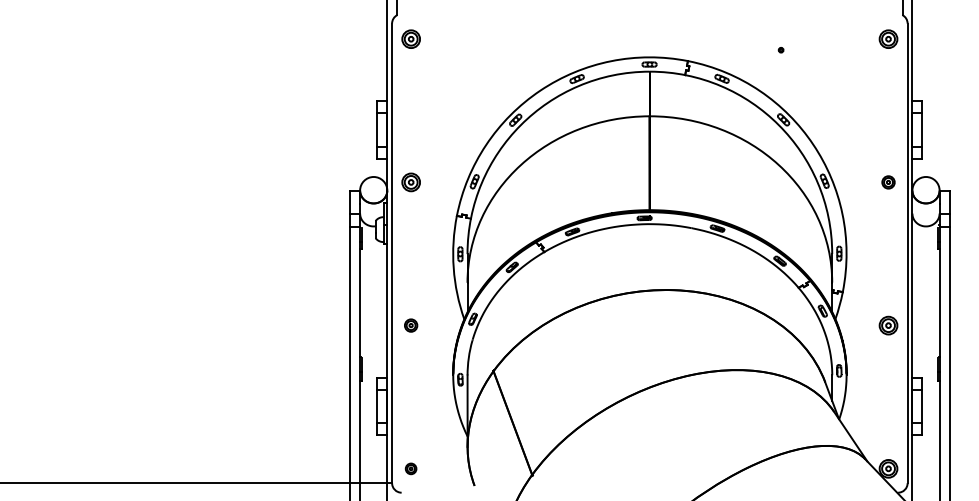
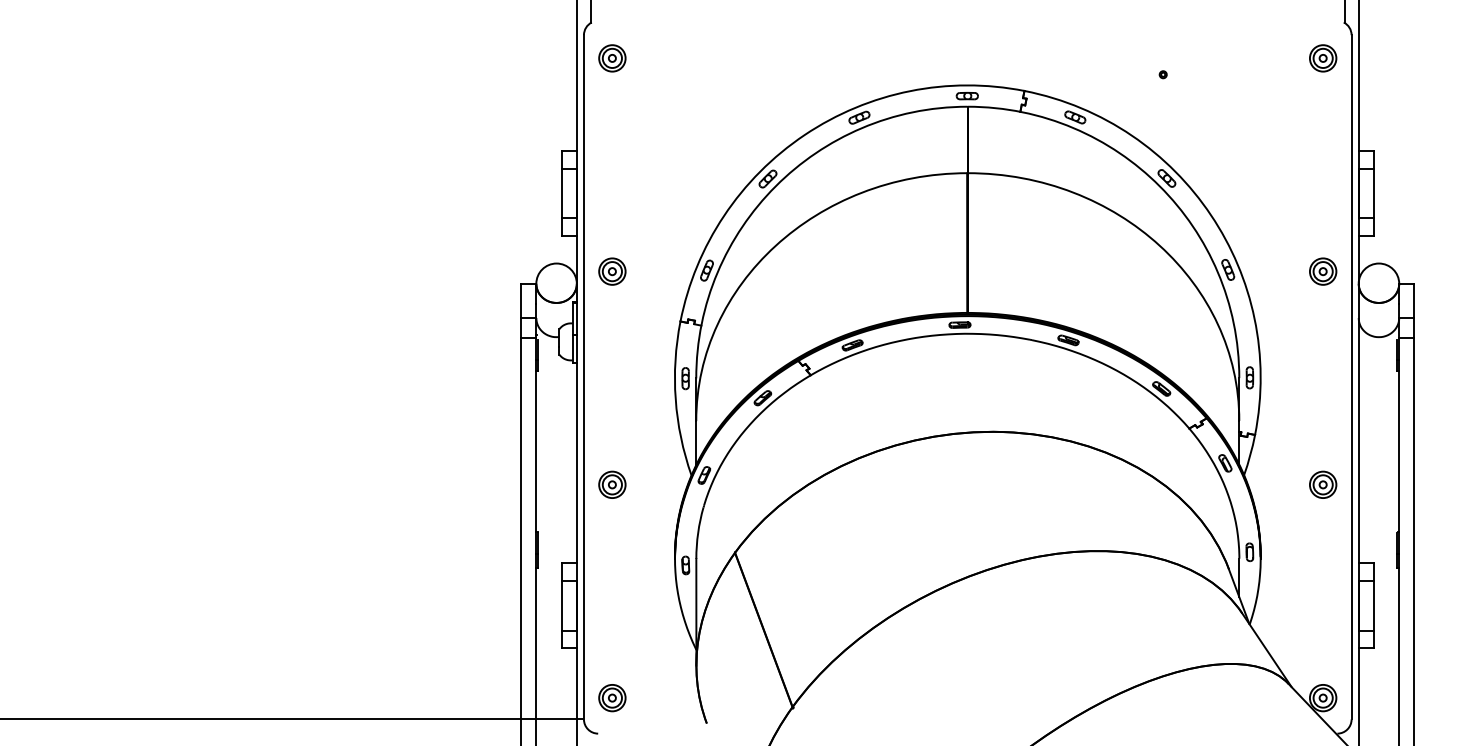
part: (888, 182) -> (1323, 271), size x1.43
part: (410, 325) -> (611, 484), size x1.43
part: (410, 468) -> (611, 697), size x1.67

